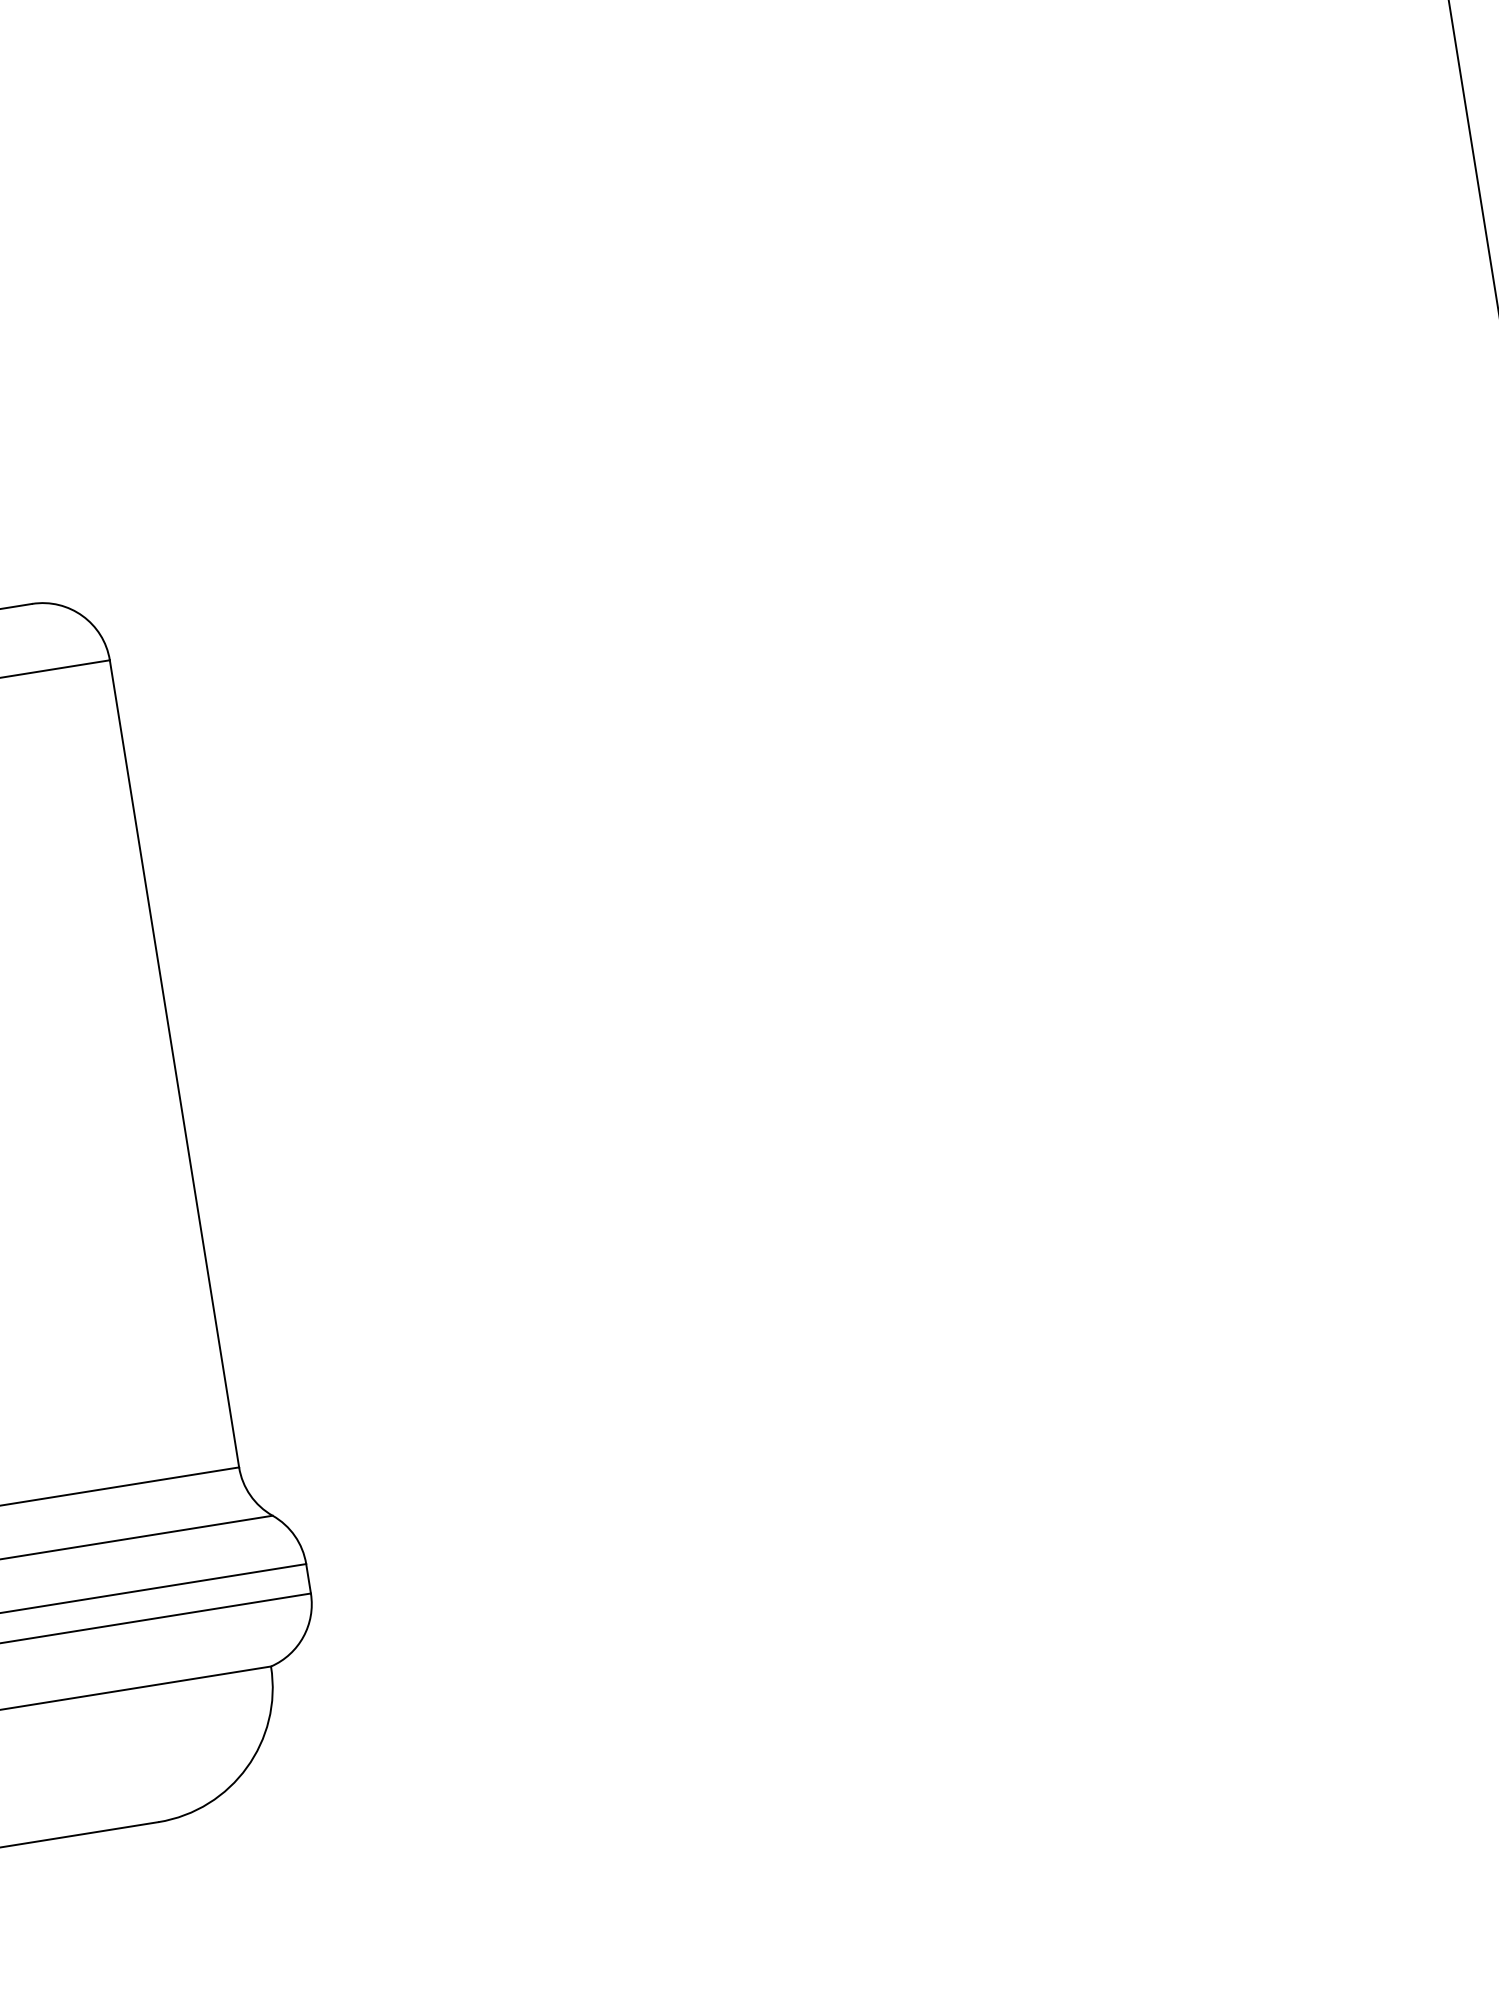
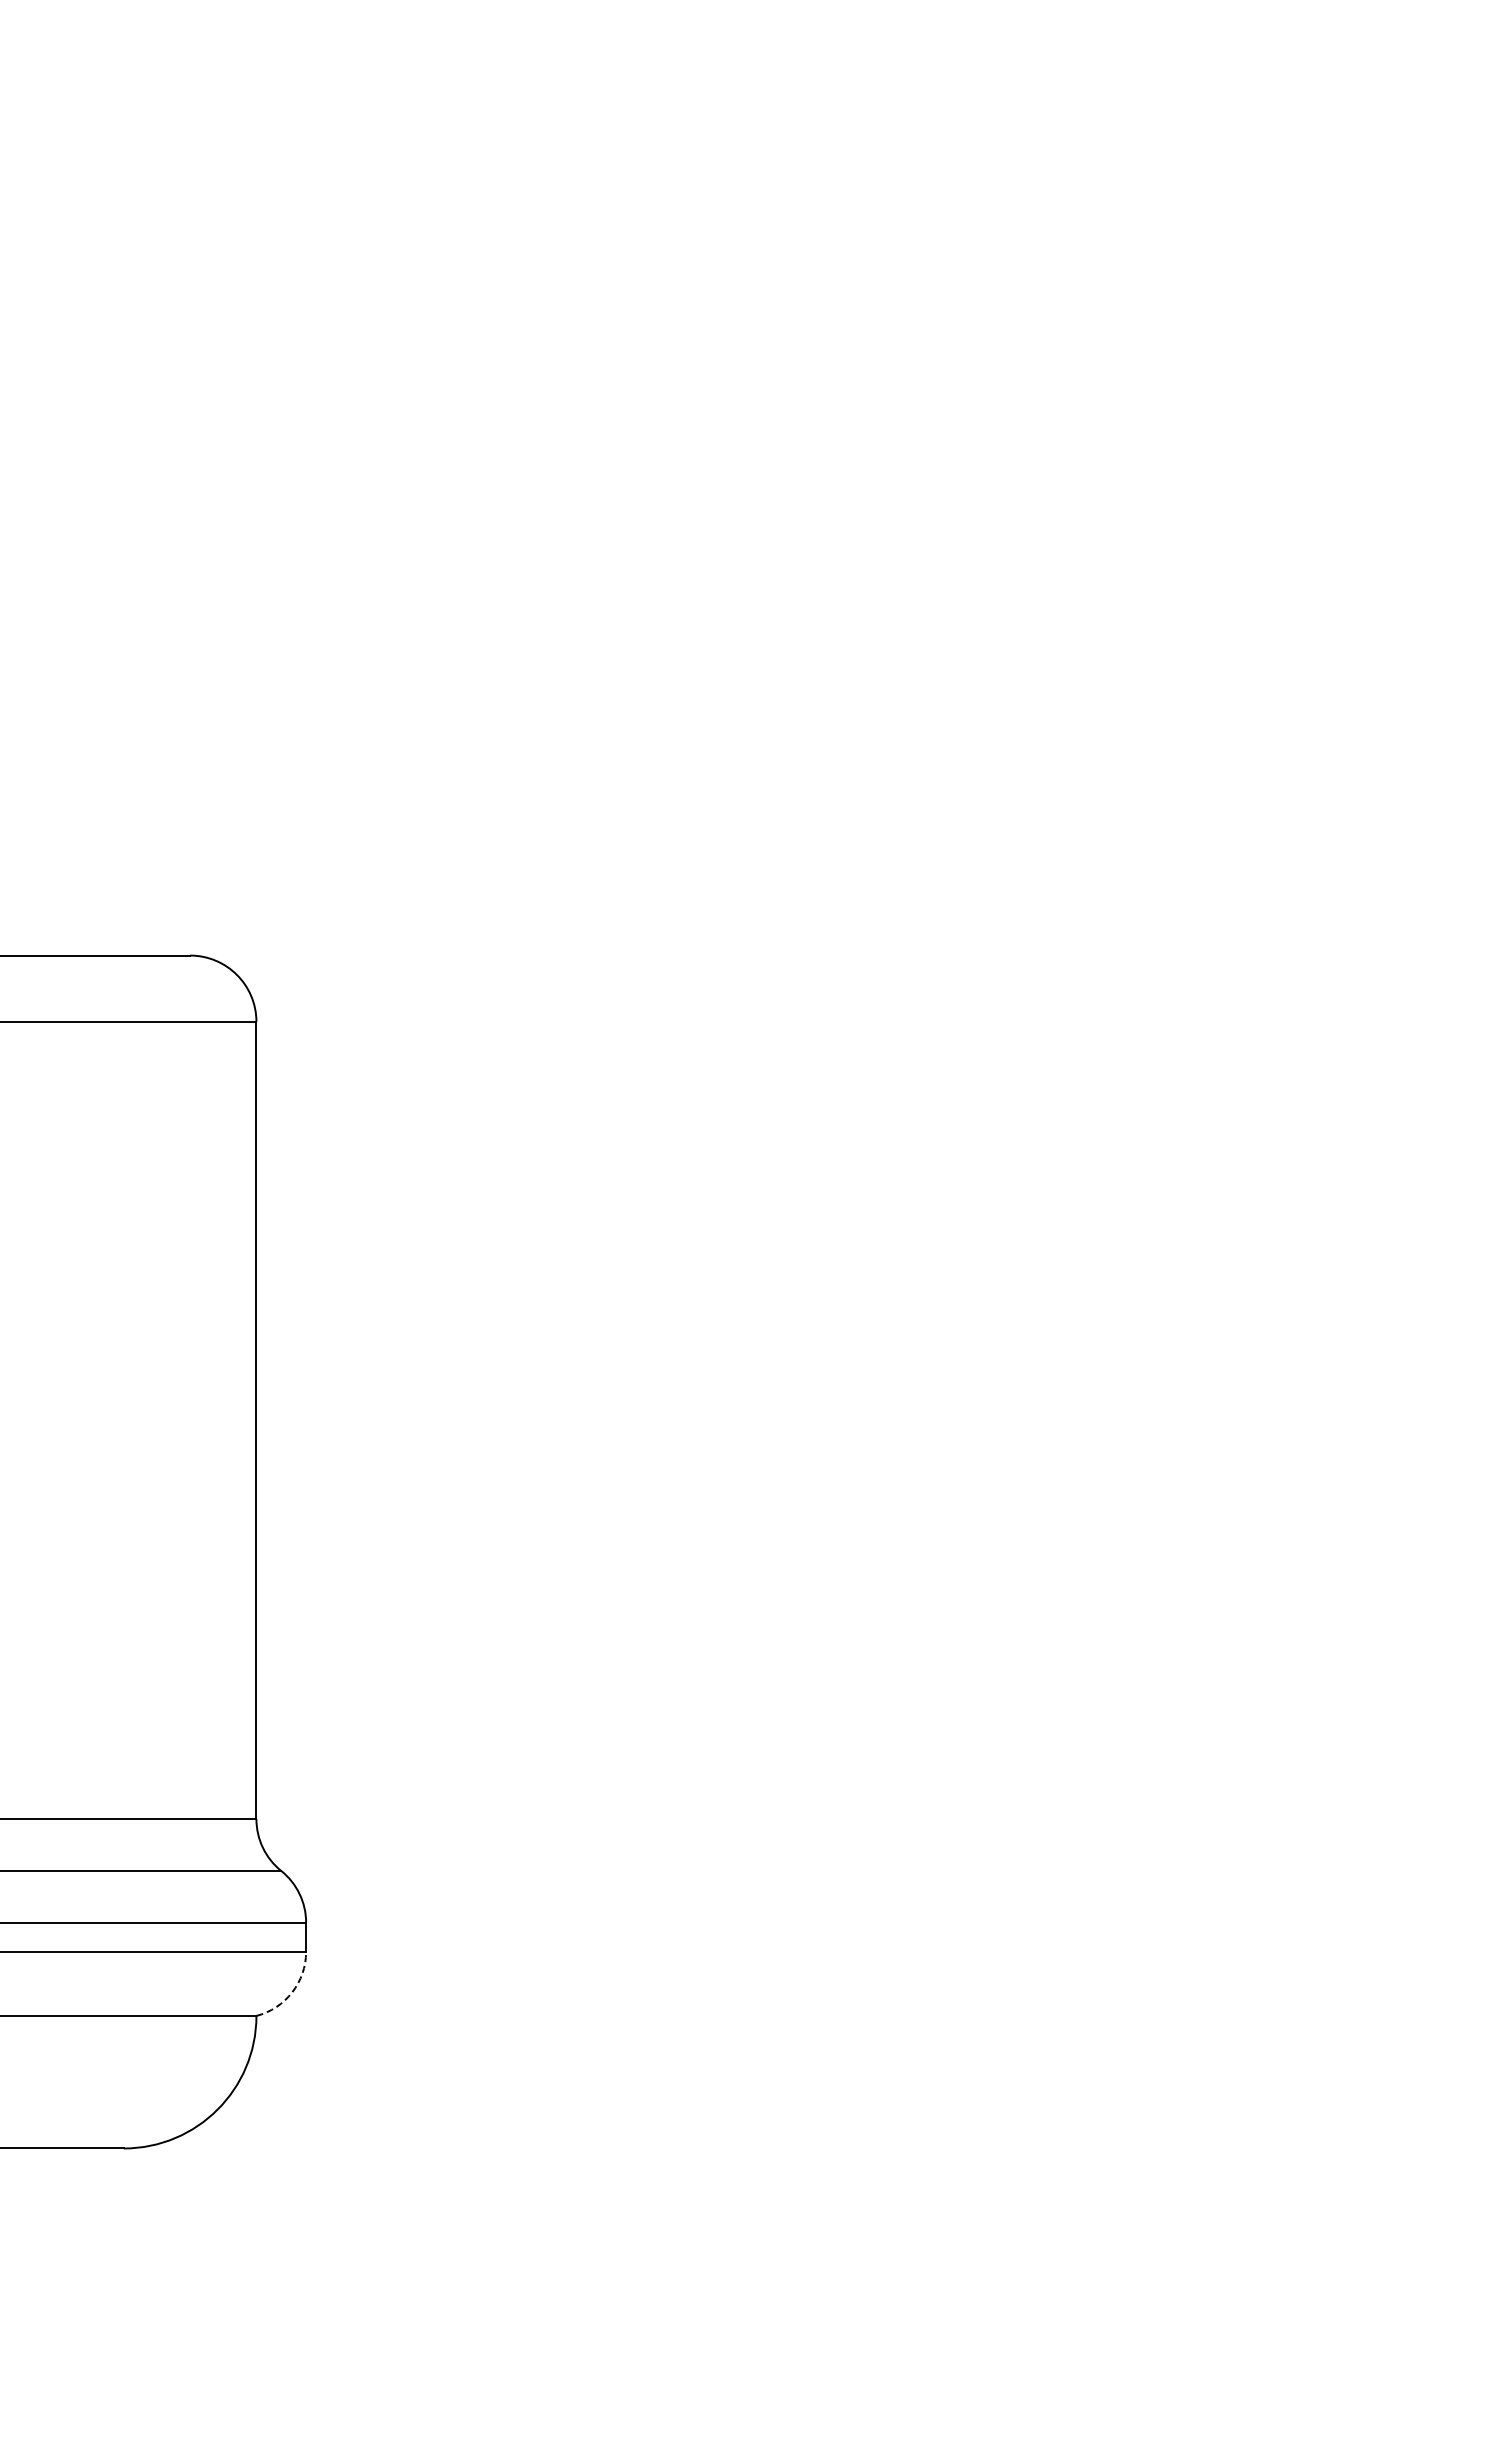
arc: (303, 1636) -> (292, 1992), solid -> dashed

